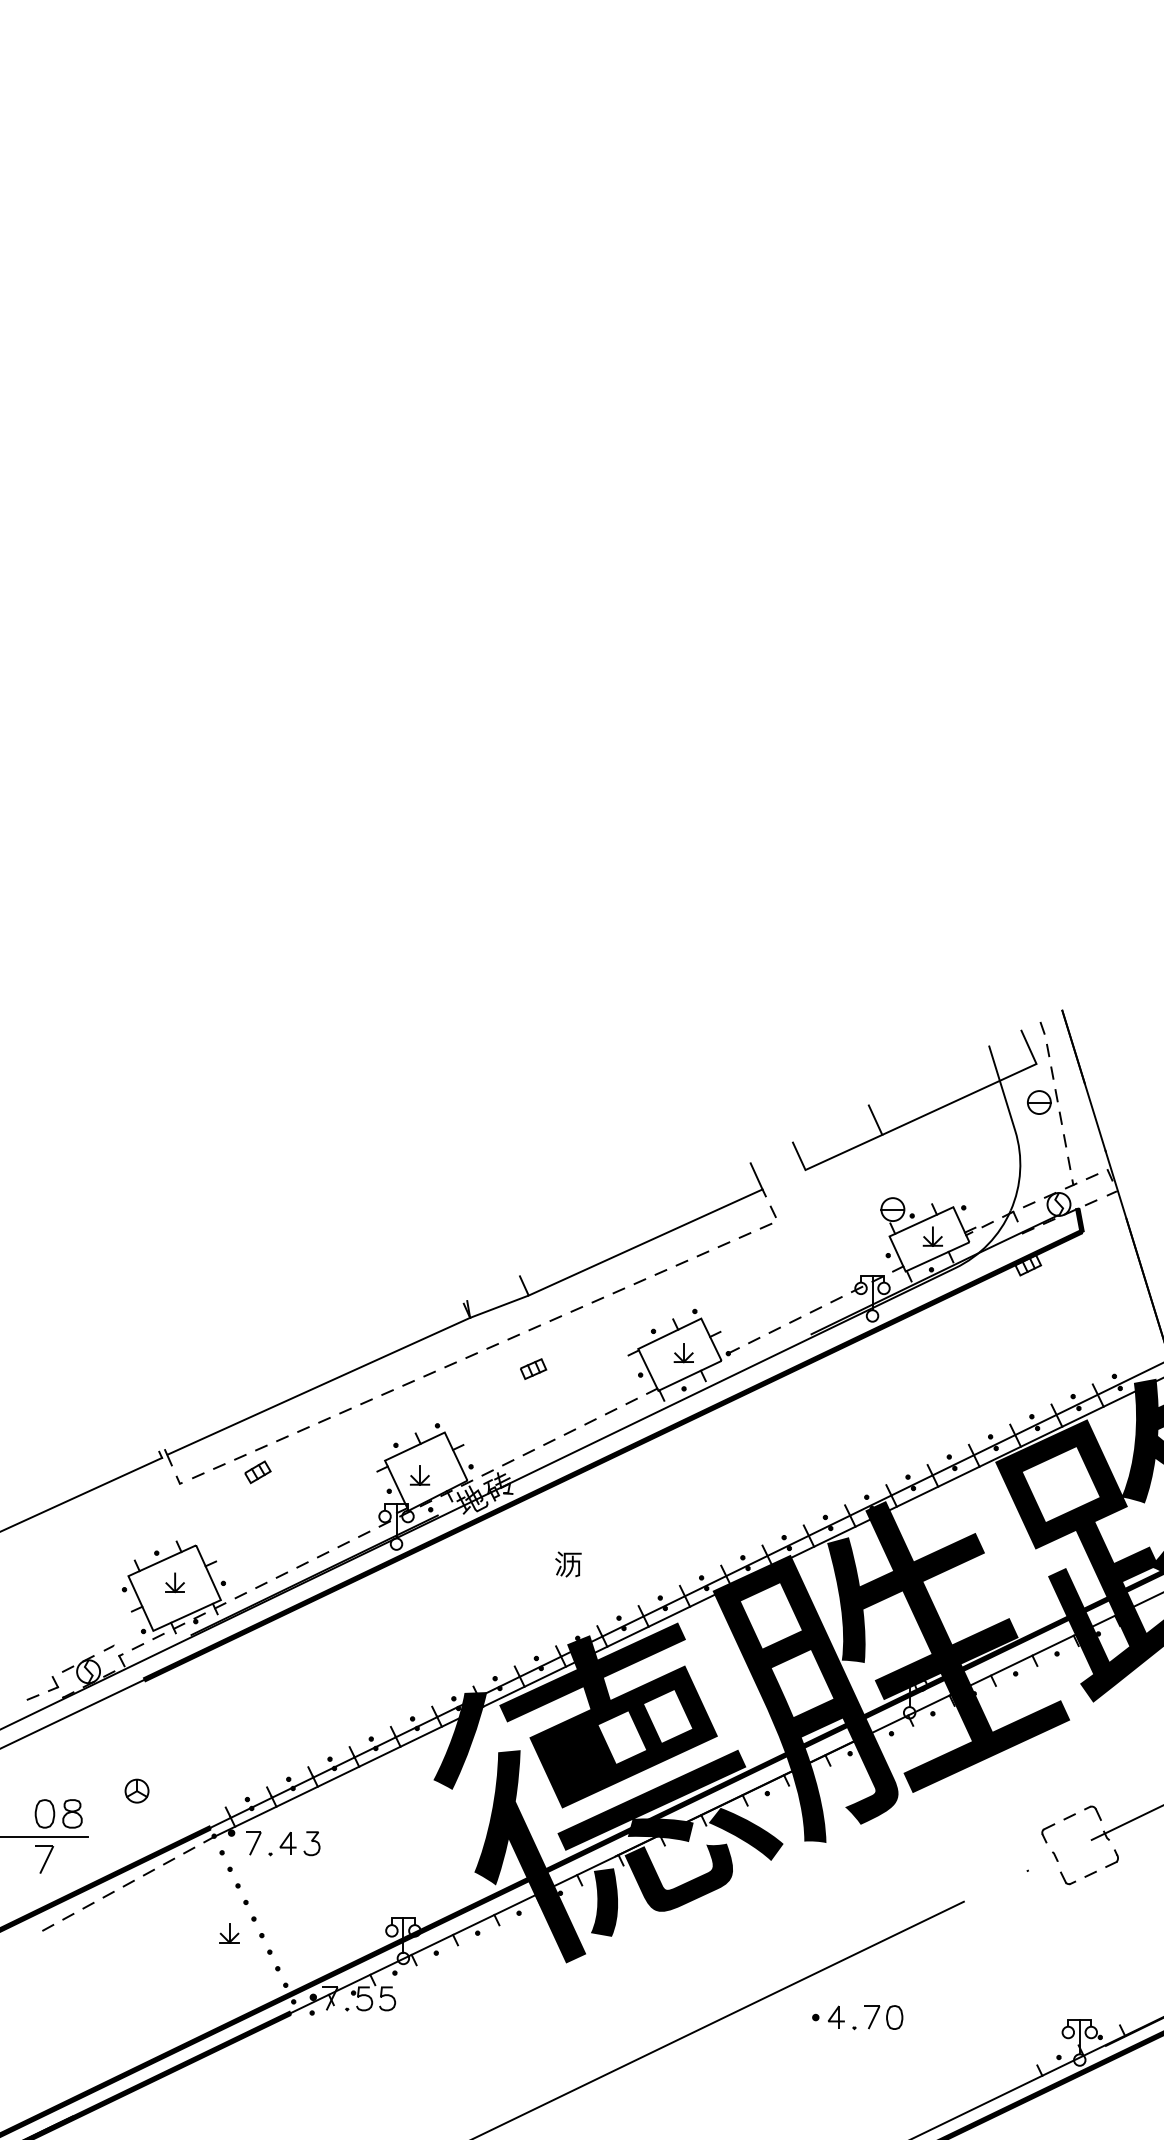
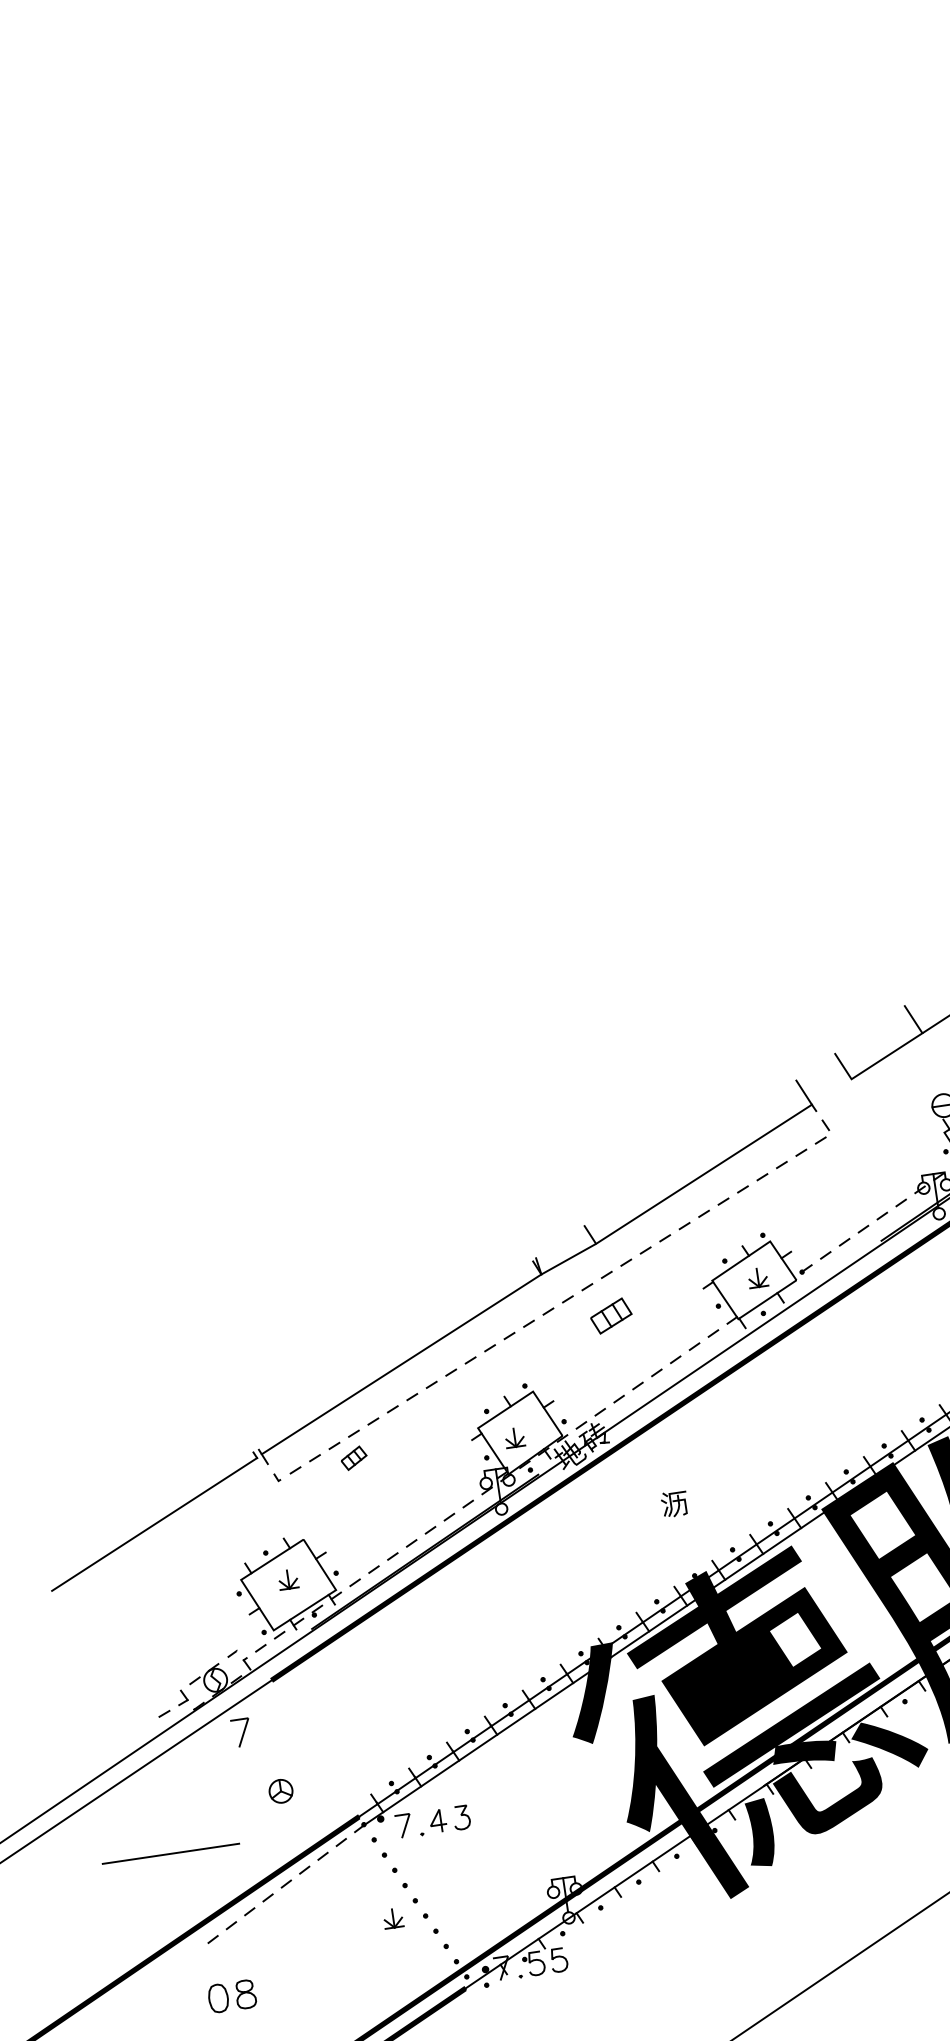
part: (533, 1368) -> (611, 1315), size x1.6
part: (58, 1813) -> (231, 1996), moved
part: (44, 1859) -> (241, 1732), moved

